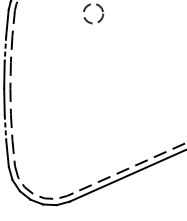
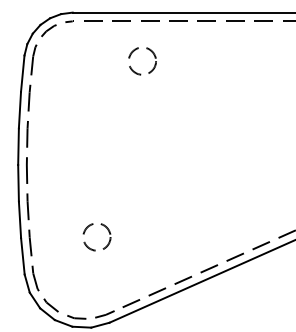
line: (5, 49) -> (19, 110), dashed -> solid
line: (5, 128) -> (20, 220), dashed -> solid
circle: (60, 140) -> (96, 237), added

